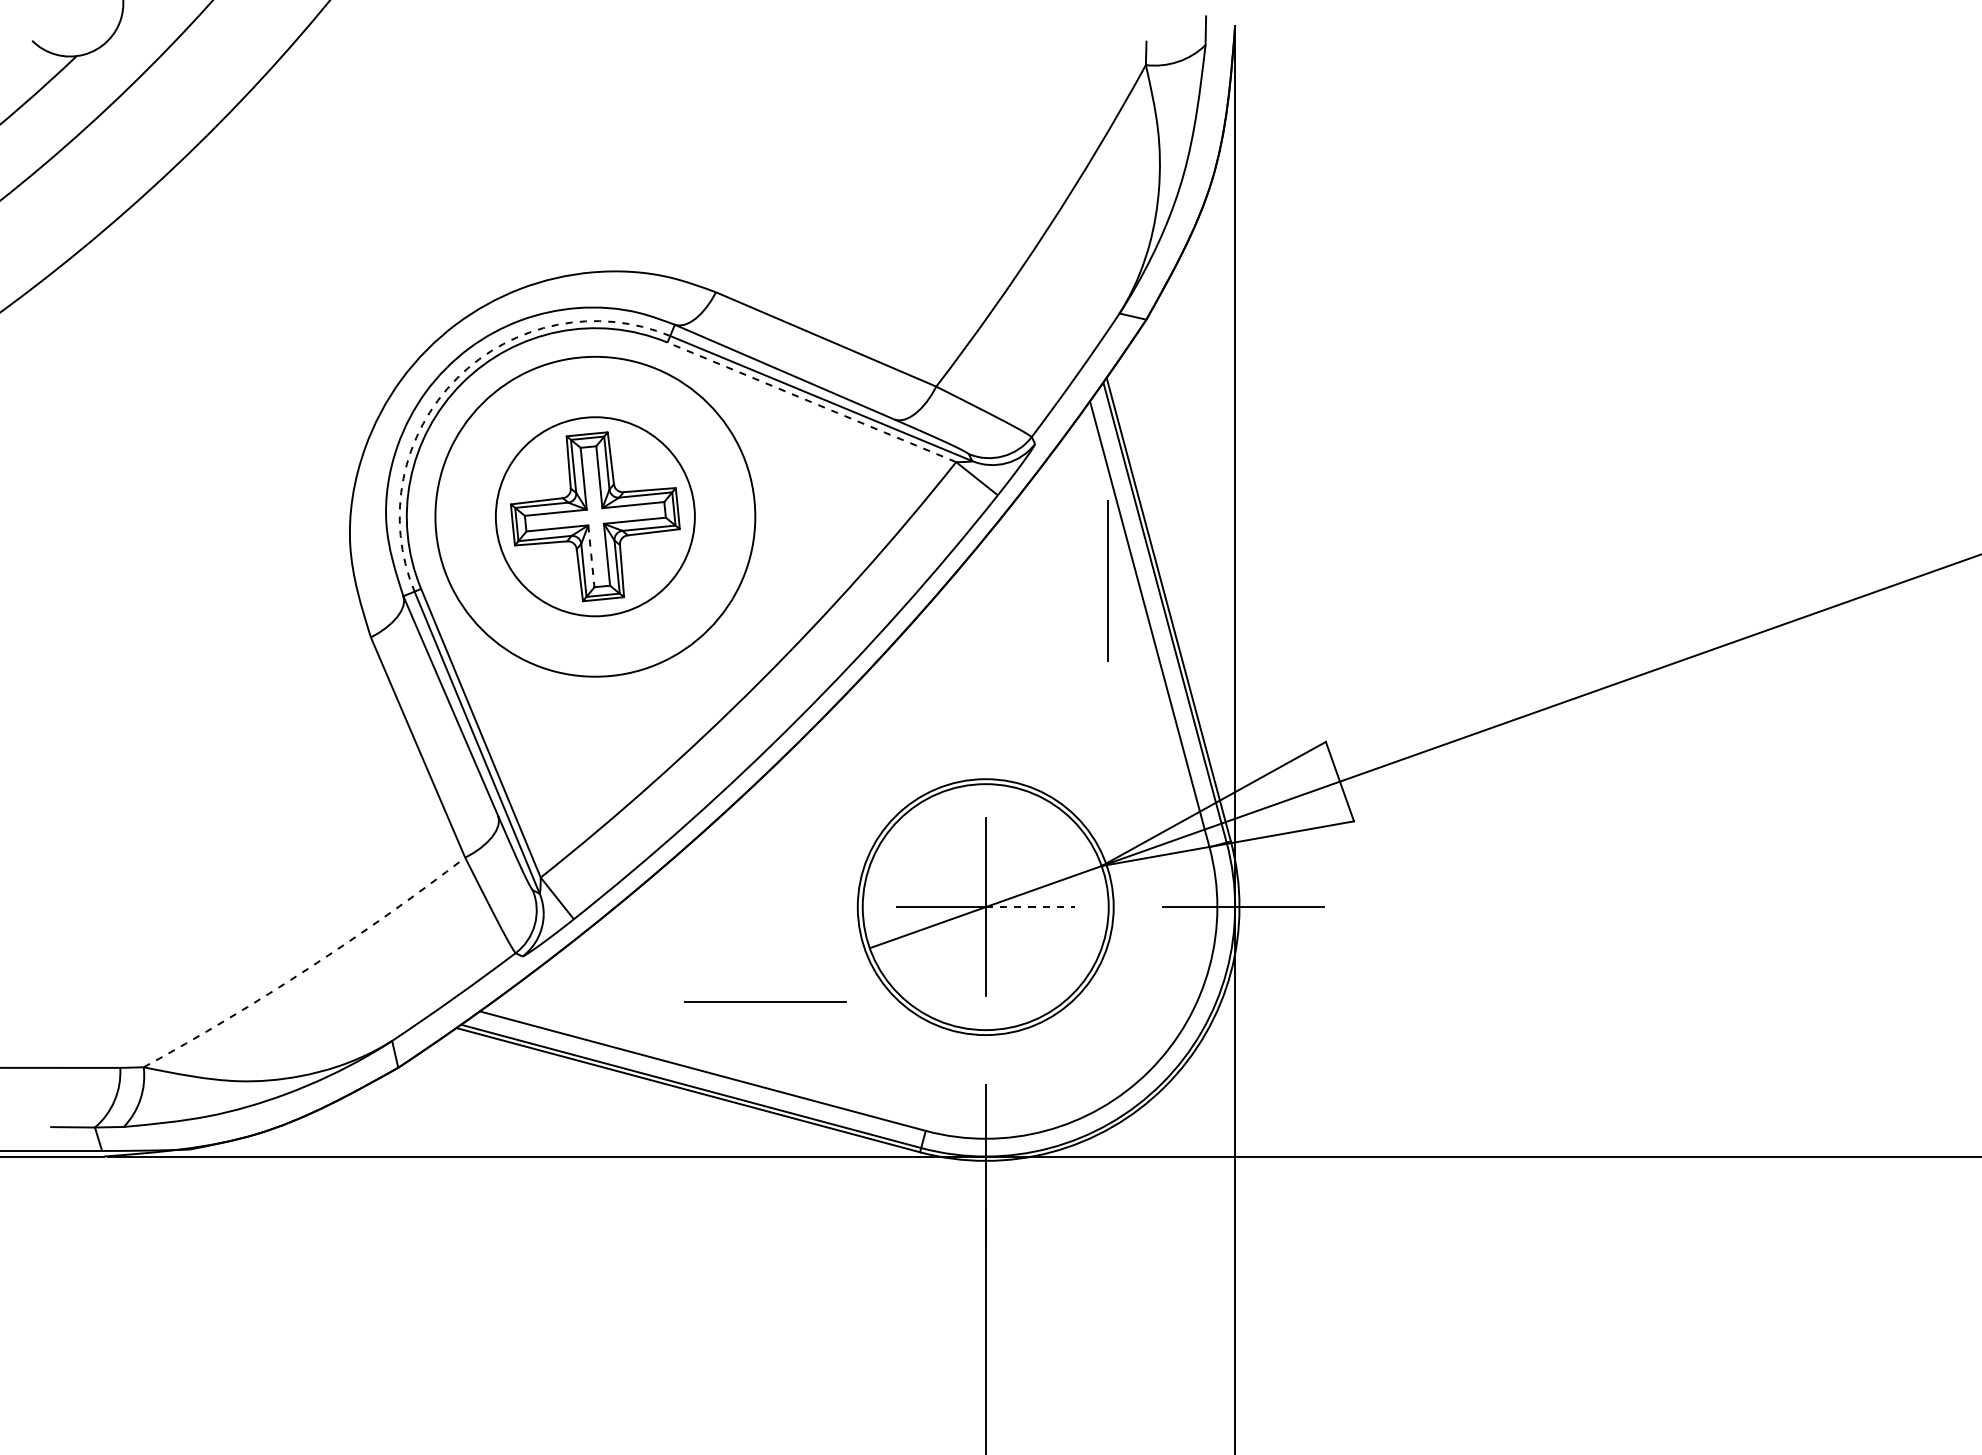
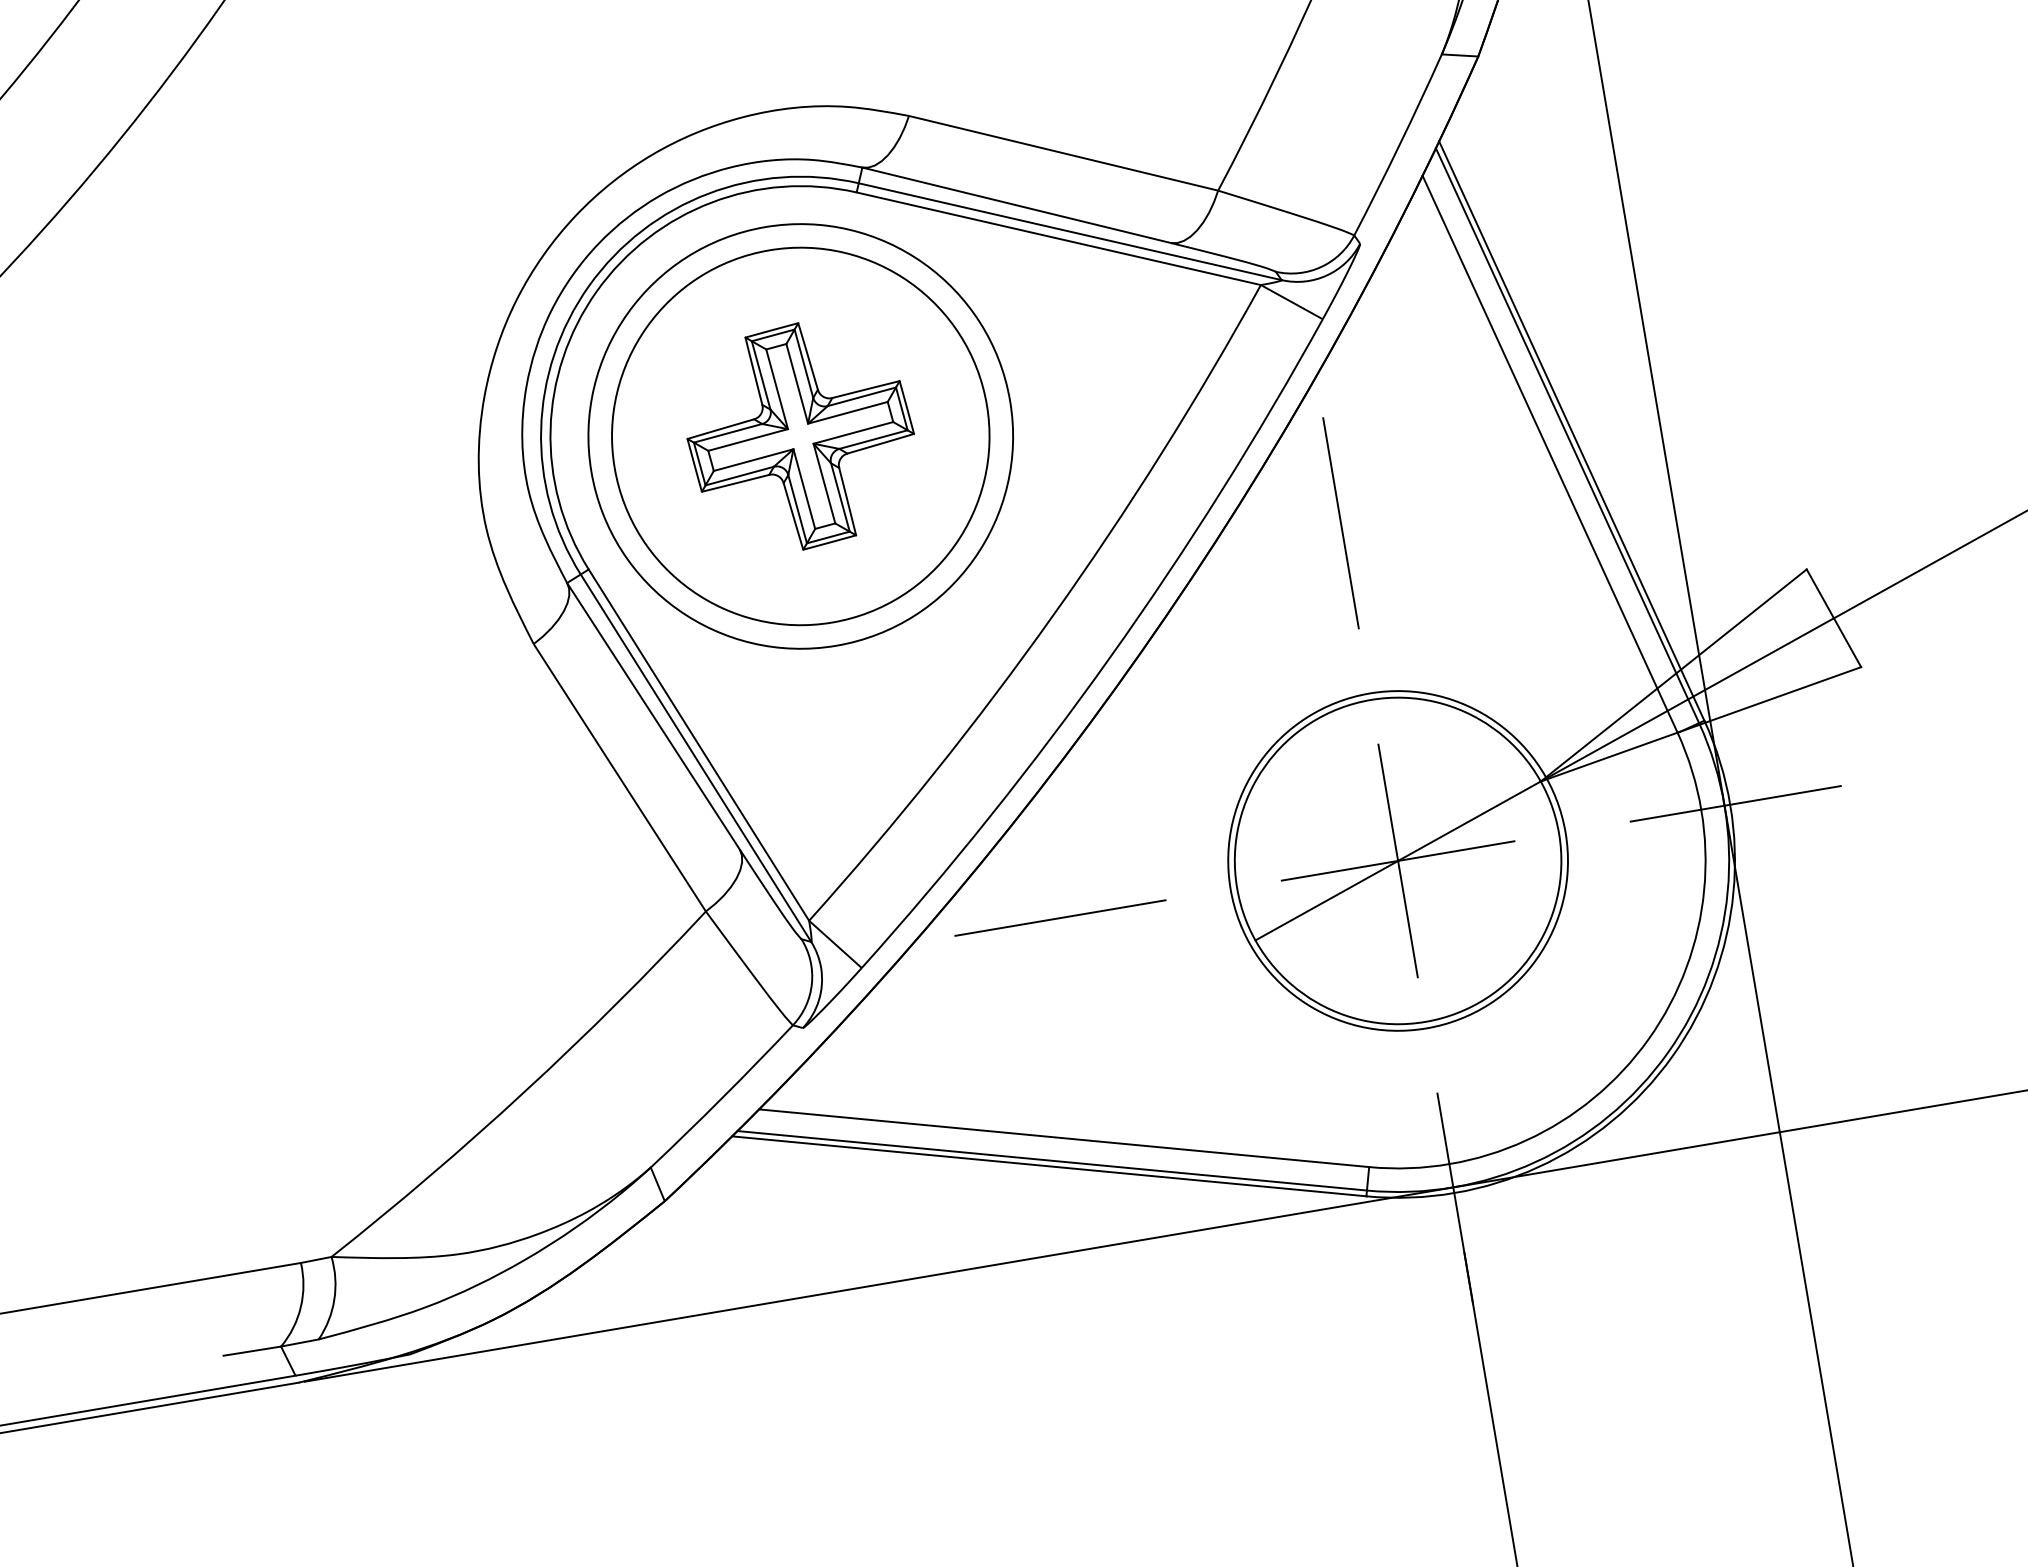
arc: (457, 378) -> (589, 286), dashed -> solid
line: (811, 402) -> (1058, 239), dashed -> solid
circle: (595, 516) -> (800, 436), size x1.43
line: (591, 556) -> (804, 489), dashed -> solid
line: (1107, 580) -> (1340, 522), moved
line: (1030, 907) -> (1456, 851), dashed -> solid
arc: (308, 968) -> (525, 1091), dashed -> solid
line: (765, 1001) -> (1059, 917), moved

